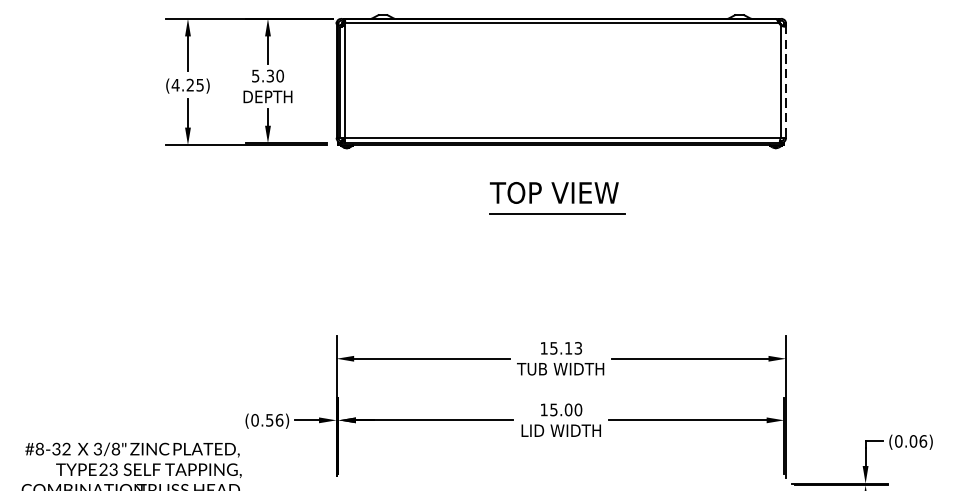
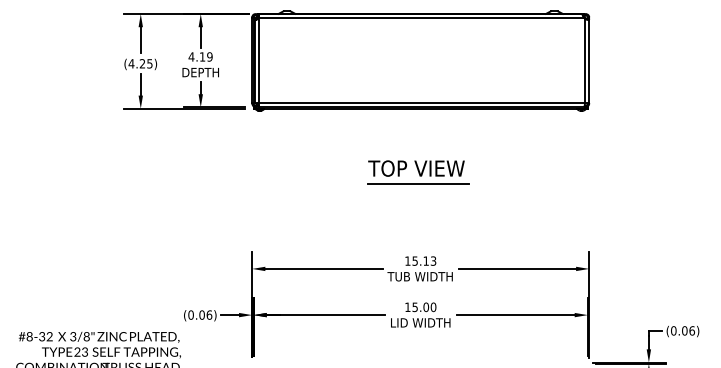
text: (267, 75) -> (200, 56), 5.30 -> 4.19
line: (786, 82) -> (589, 61), dashed -> solid
part: (557, 198) -> (418, 172), moved
text: (268, 419) -> (201, 314), (0.56) -> (0.06)

